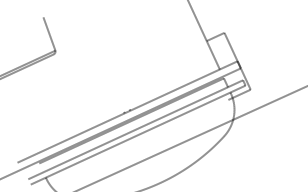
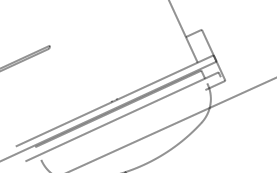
line: (49, 33) -> (44, 30), removed
line: (137, 134) -> (123, 121), removed

